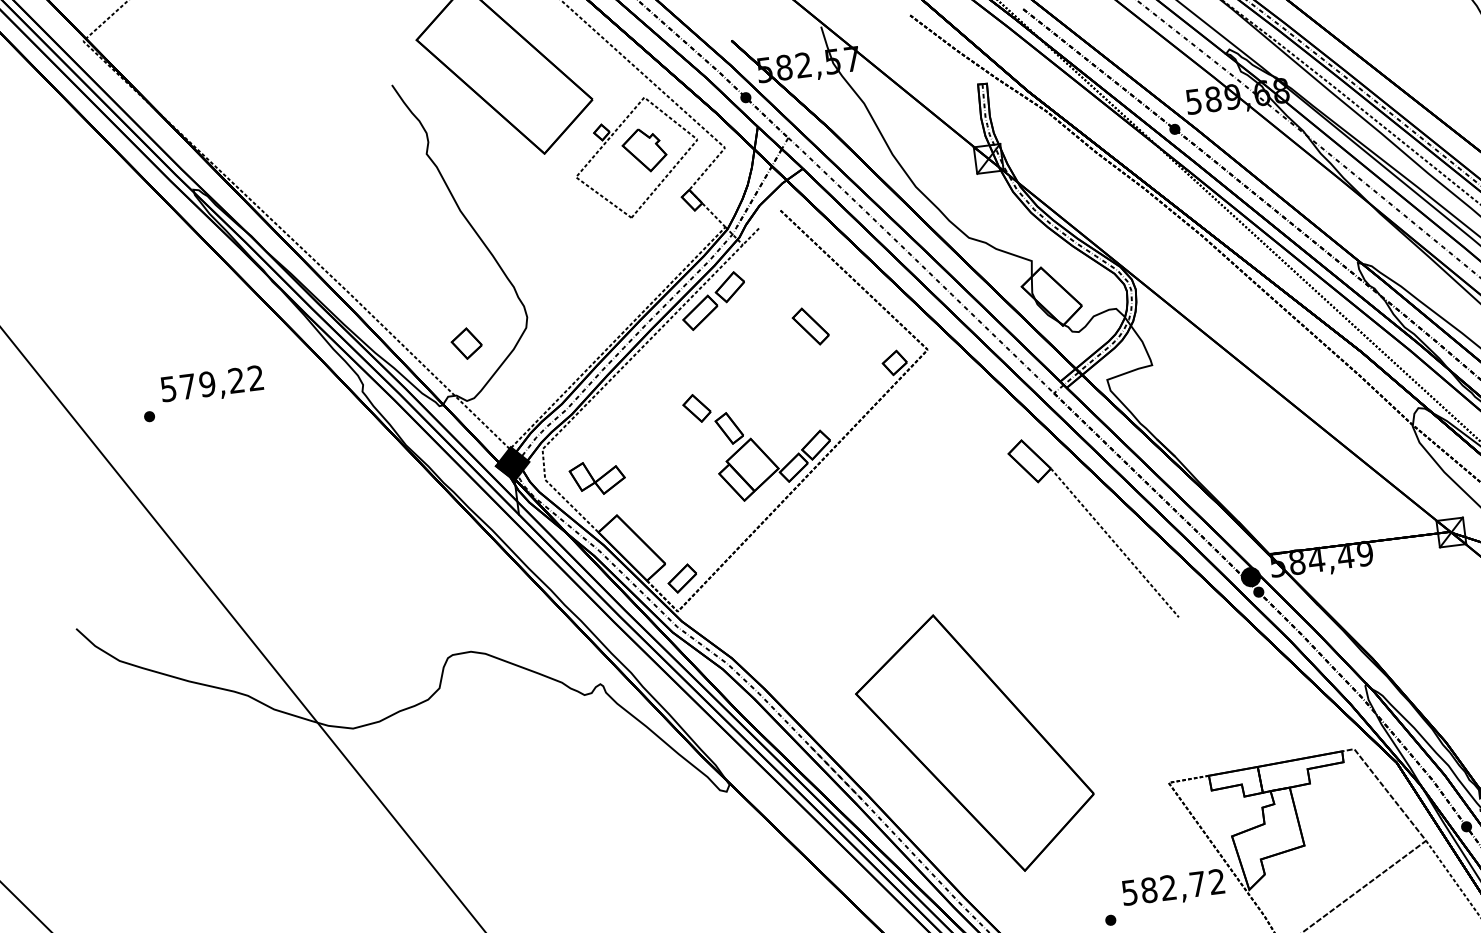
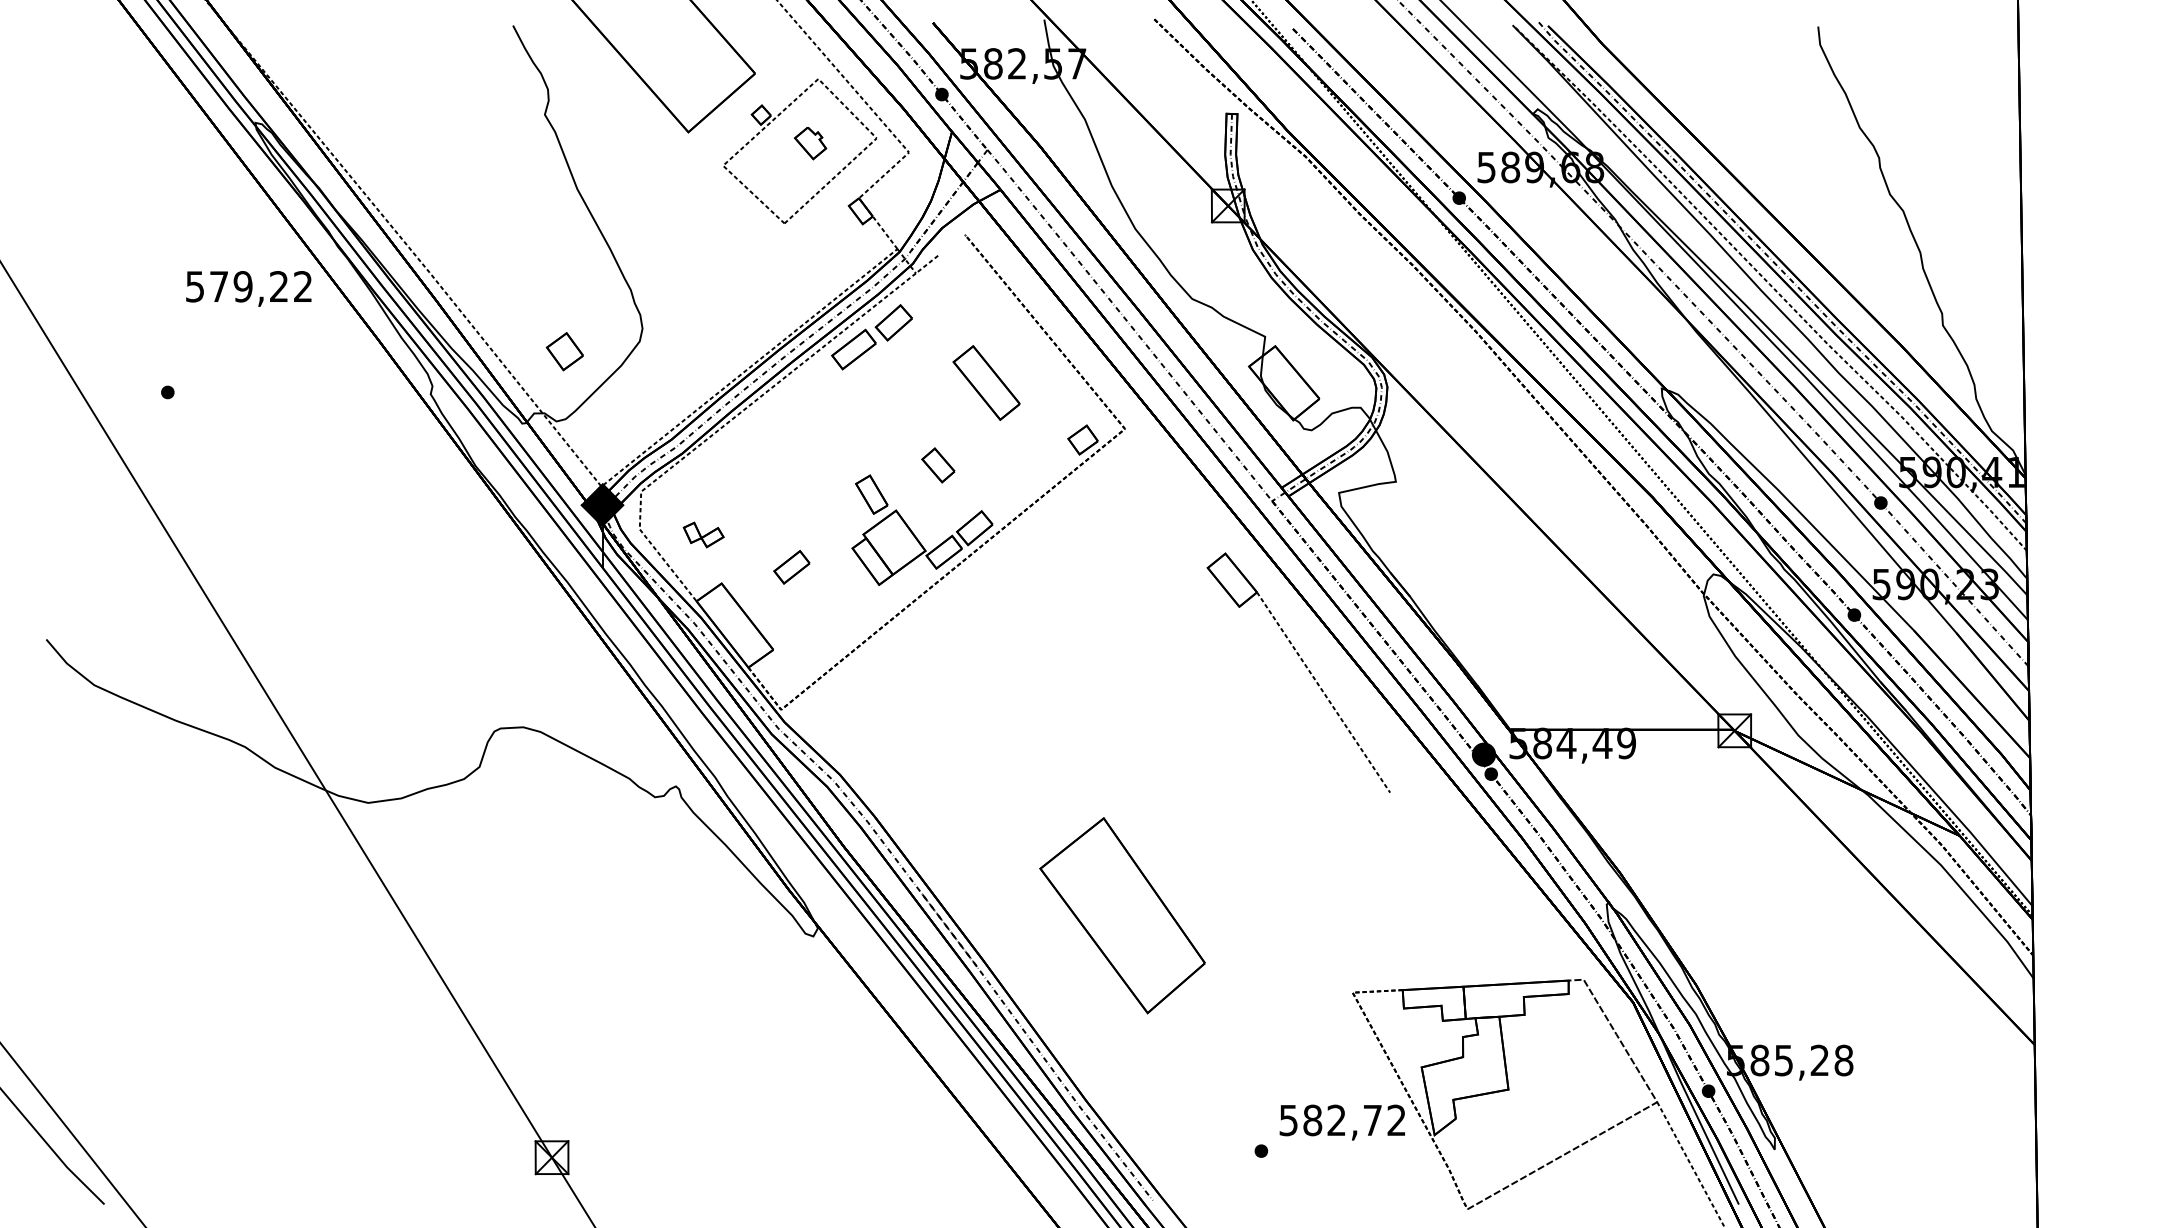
part: (644, 150) -> (810, 143), size x0.6
part: (810, 326) -> (985, 382), size x1.6
text: (211, 385) -> (248, 288), moved
part: (697, 408) -> (938, 465), moved
part: (597, 477) -> (703, 534), size x0.6
part: (682, 578) -> (791, 567), moved
part: (974, 743) -> (1122, 915), size x0.6

